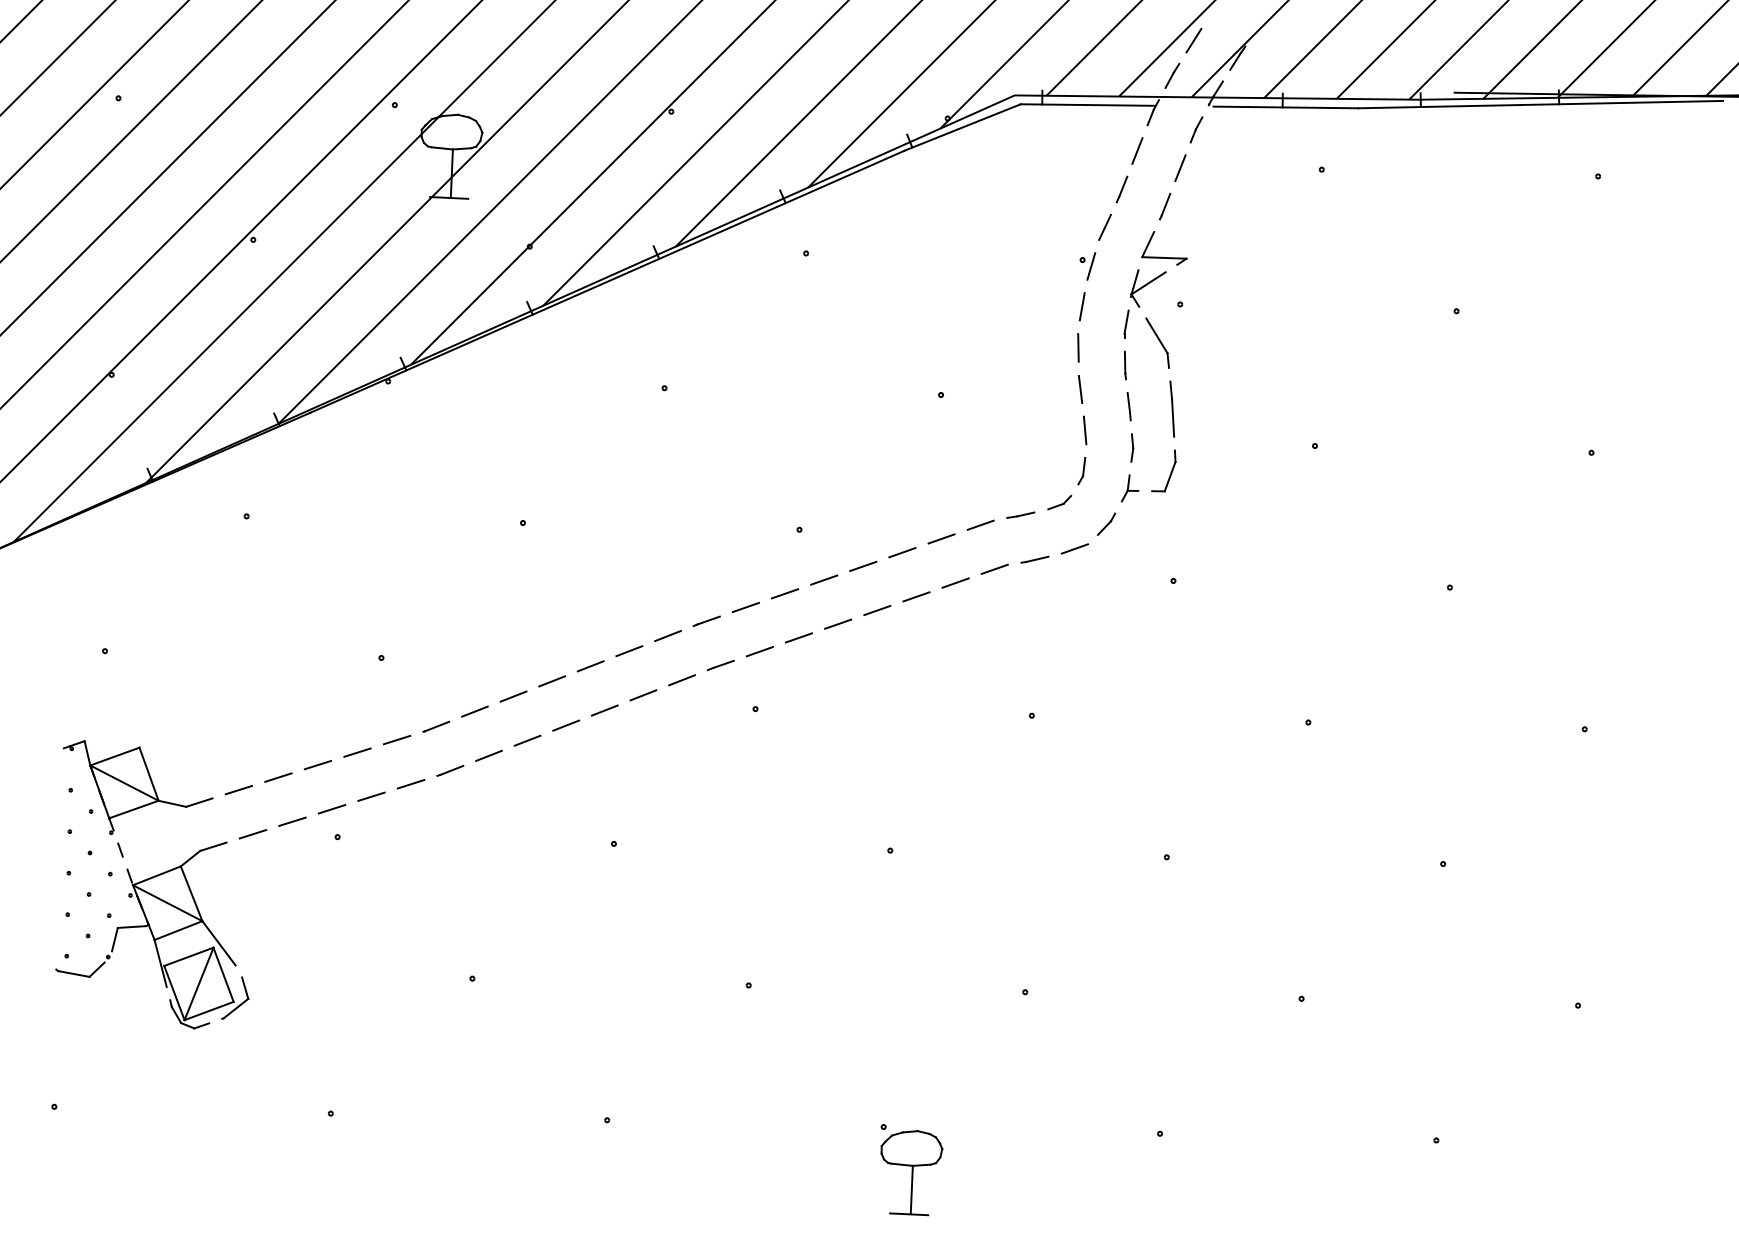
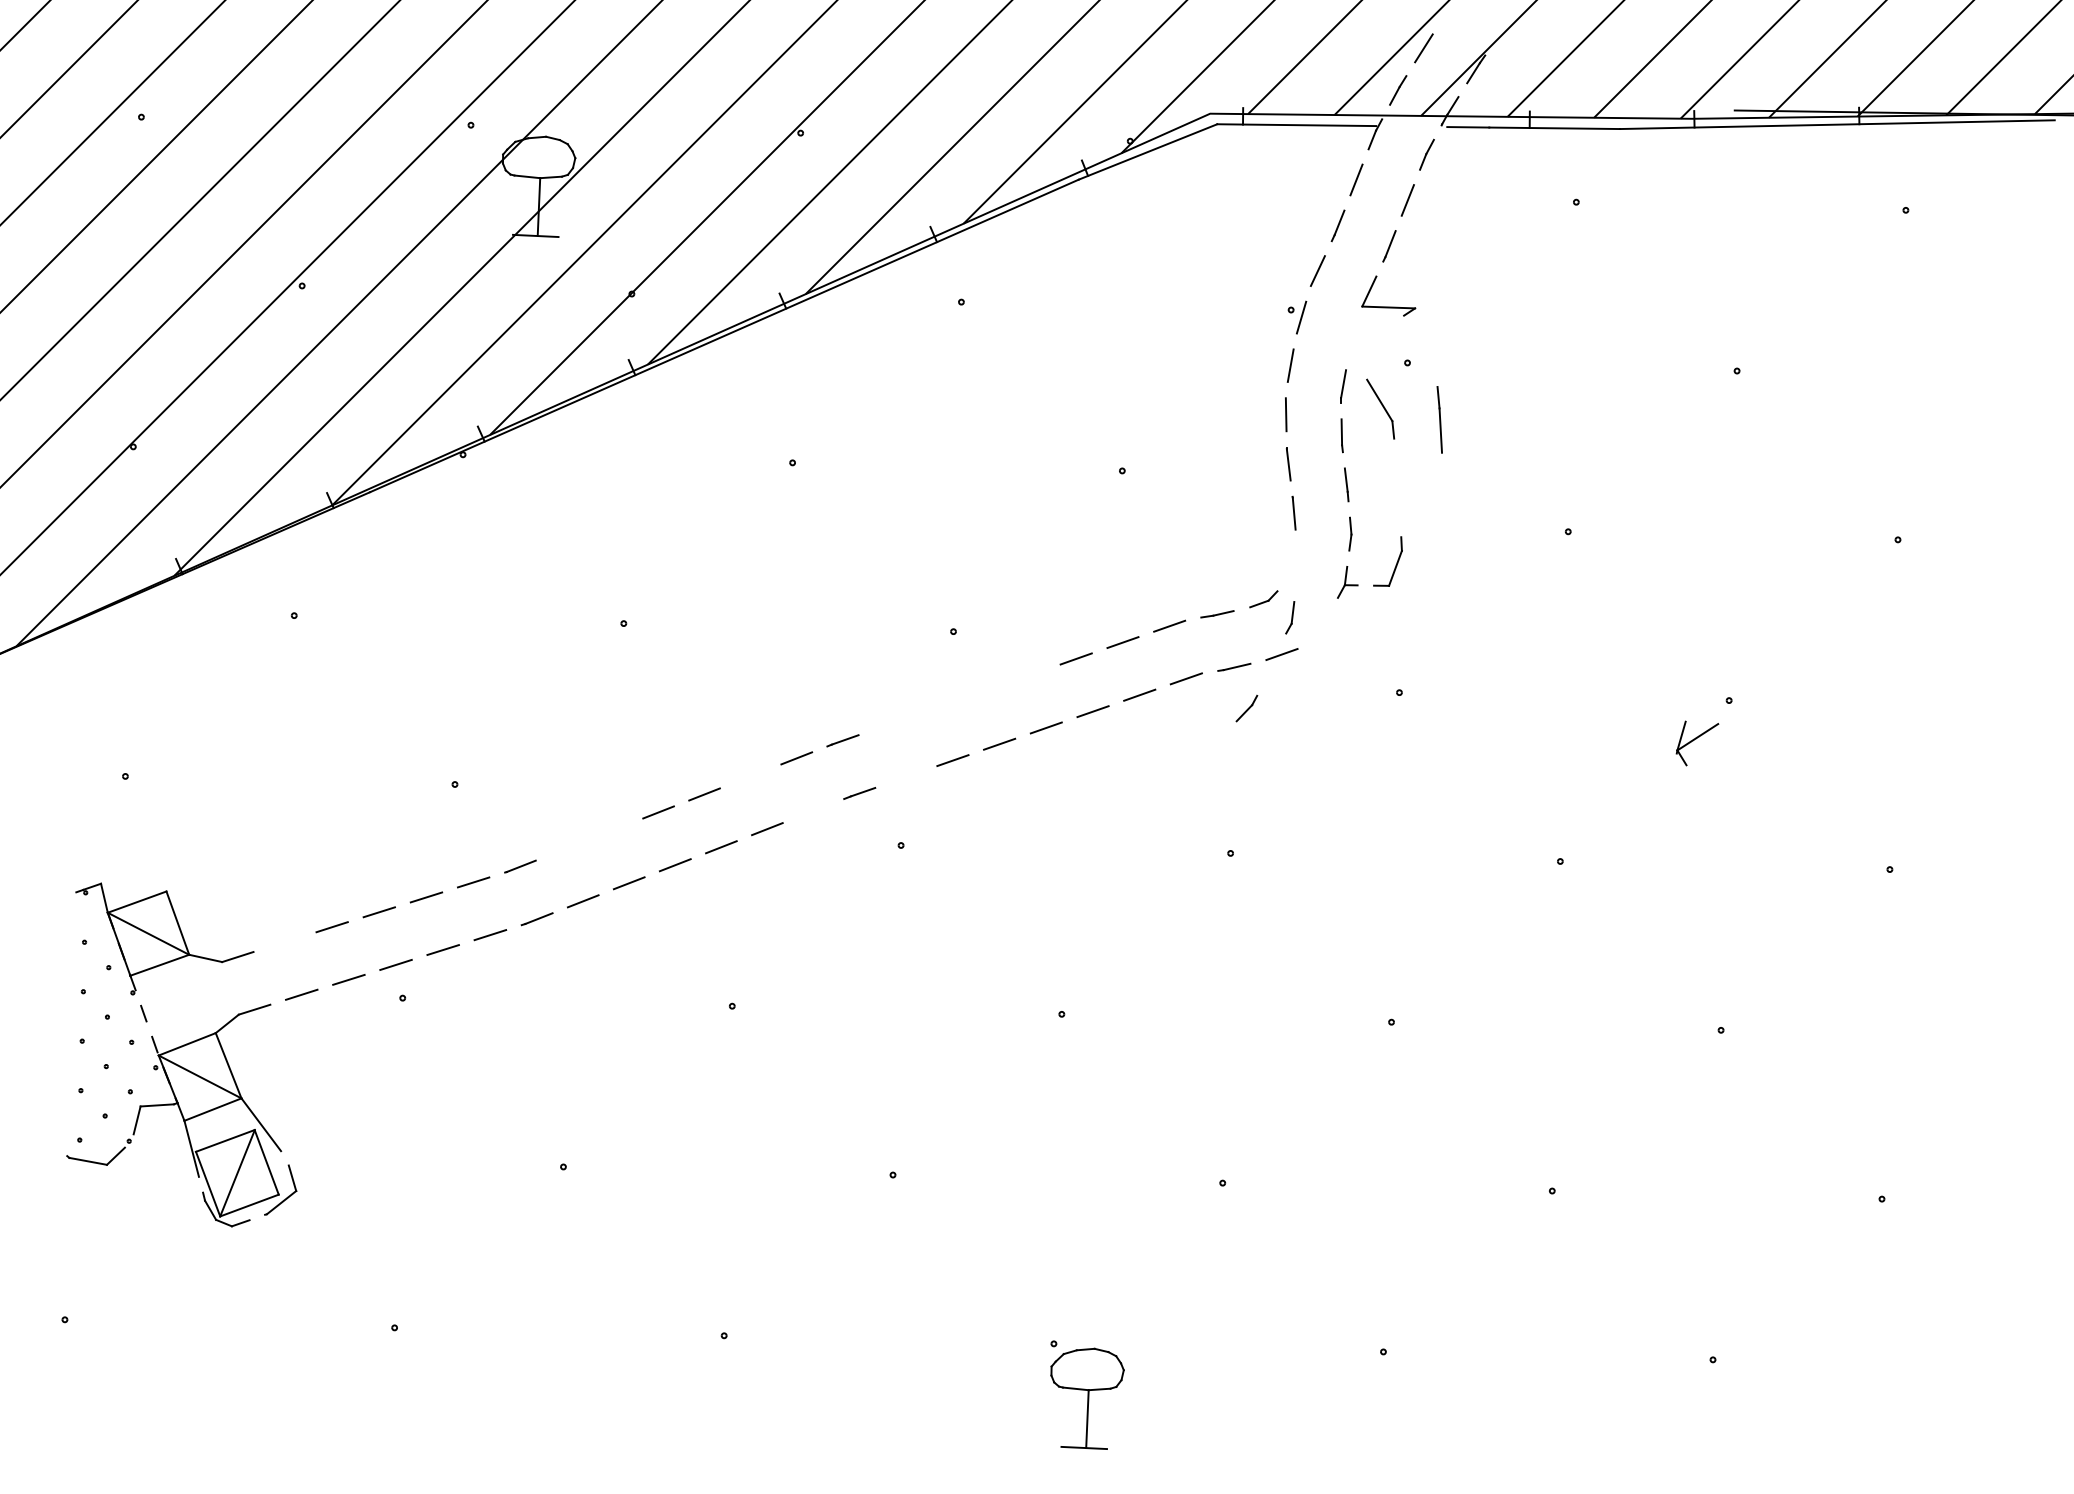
part: (1148, 288) -> (1697, 743), moved
line: (1171, 408) -> (1438, 419), moved
part: (1081, 471) -> (1289, 618), moved
part: (1106, 523) -> (1246, 707), moved
line: (863, 566) -> (1029, 675), removed
line: (824, 579) -> (983, 690), removed
line: (785, 593) -> (936, 707), removed
line: (745, 607) -> (889, 724), removed
line: (629, 651) -> (750, 776), removed
line: (759, 651) -> (905, 776), removed
line: (681, 680) -> (812, 811), removed
line: (513, 696) -> (612, 830), removed
line: (474, 711) -> (565, 848), removed
line: (238, 789) -> (284, 941), removed

